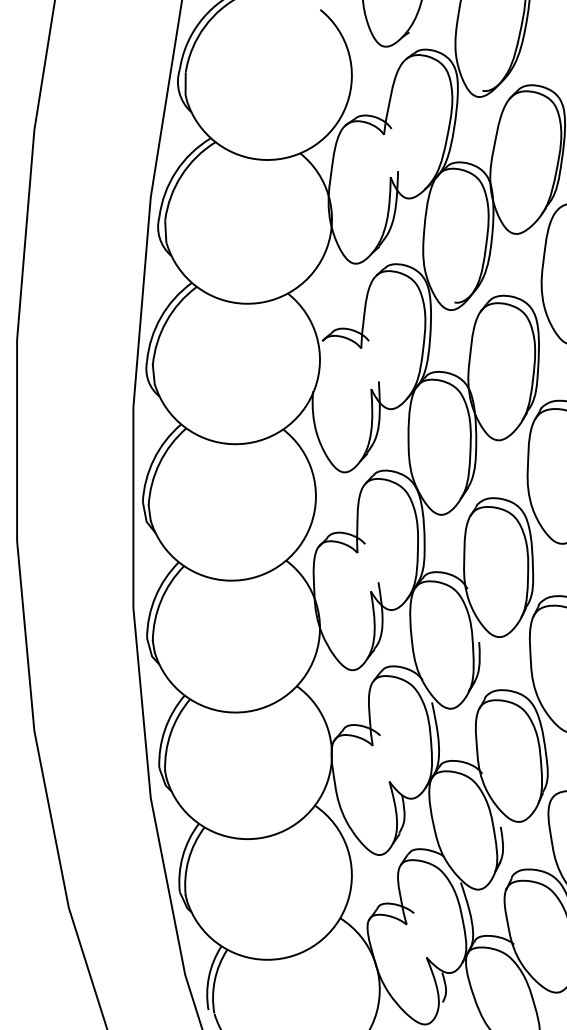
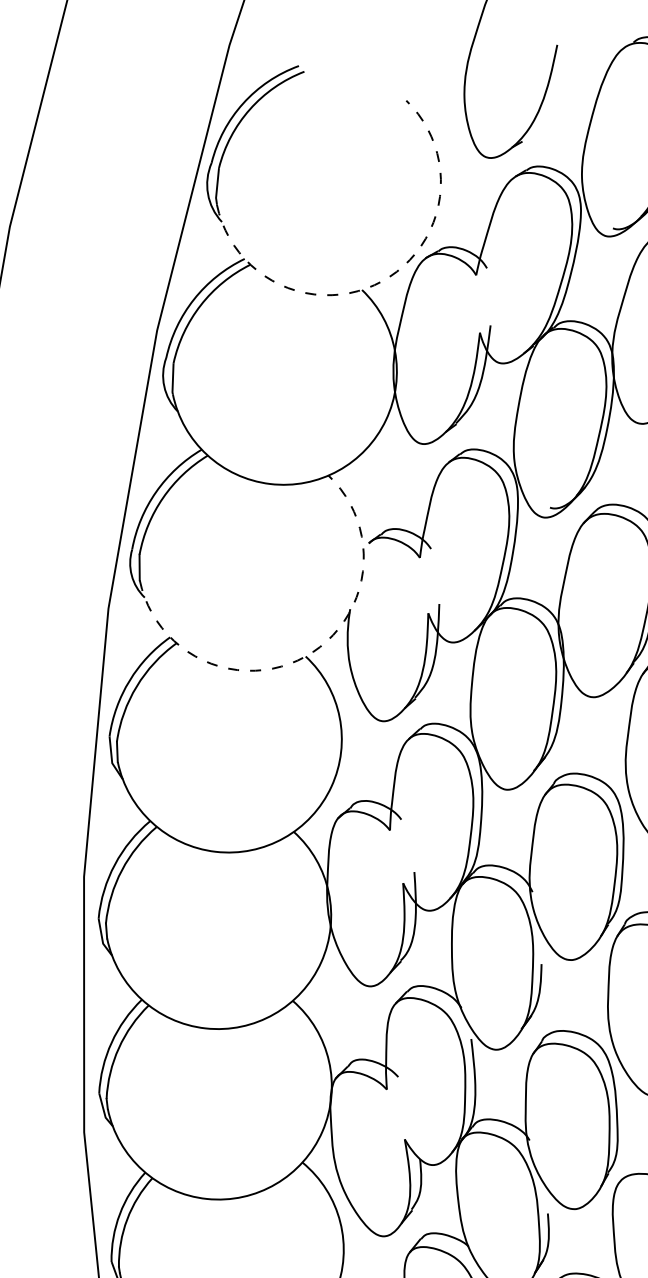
arc: (314, 145) -> (382, 281), solid -> dashed
arc: (283, 429) -> (306, 656), solid -> dashed

